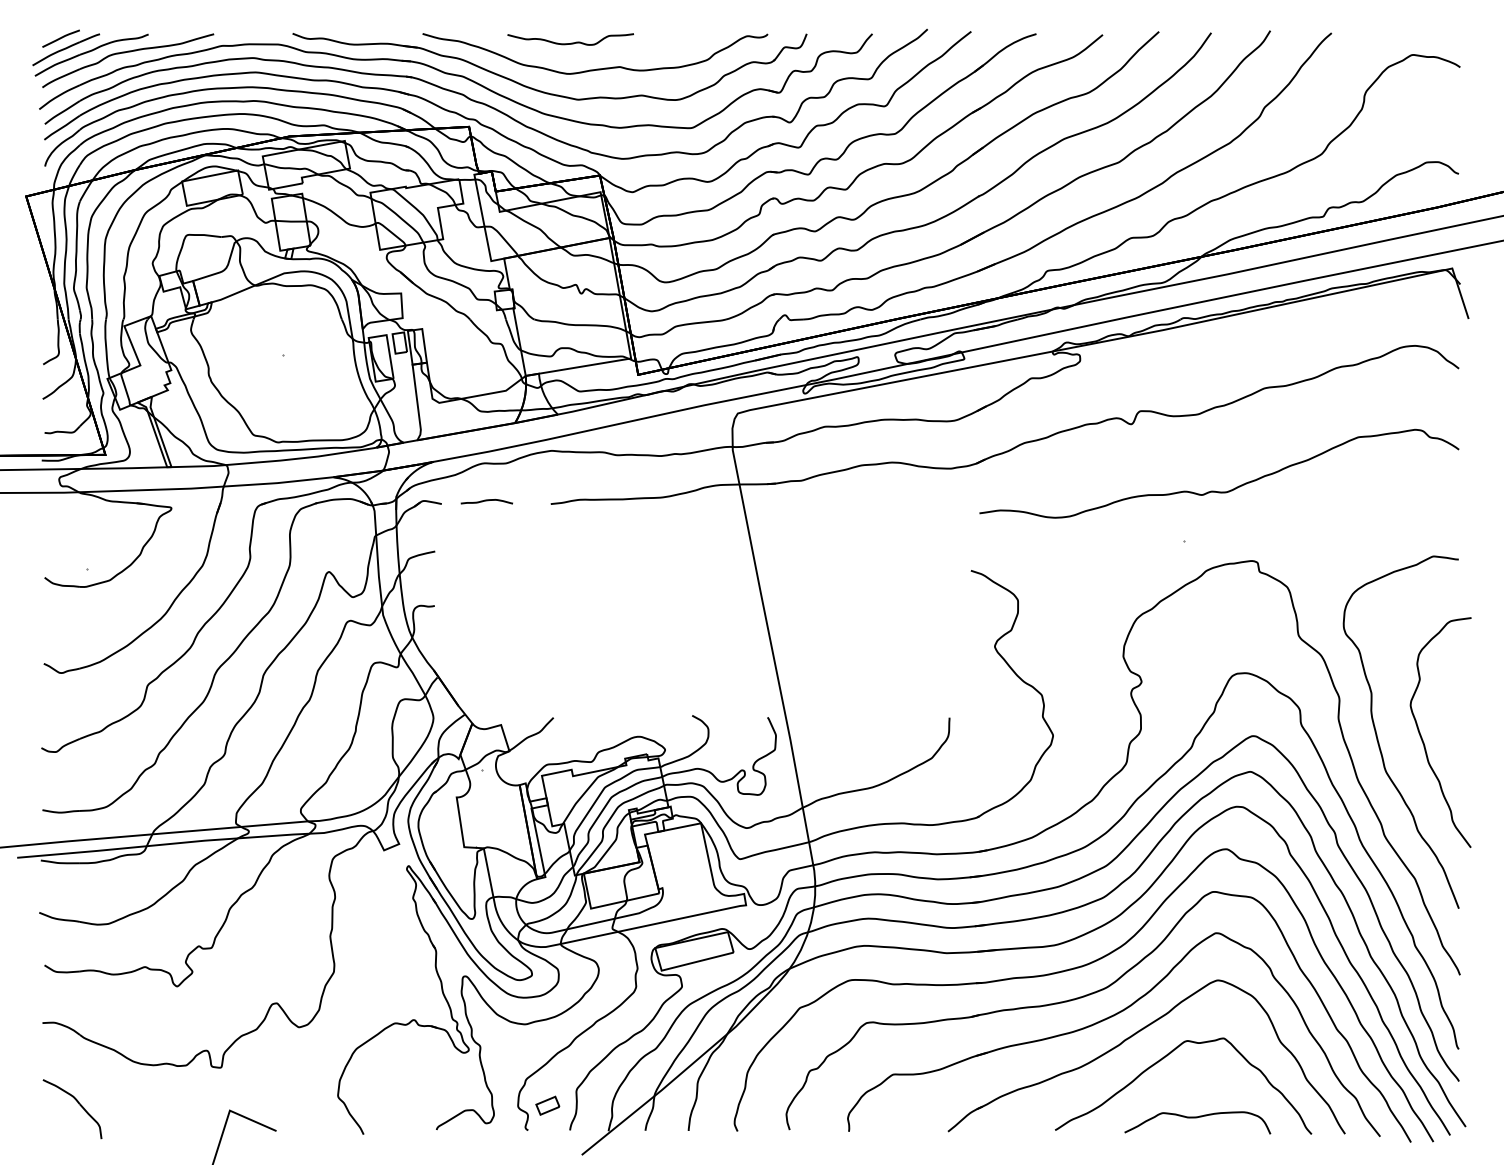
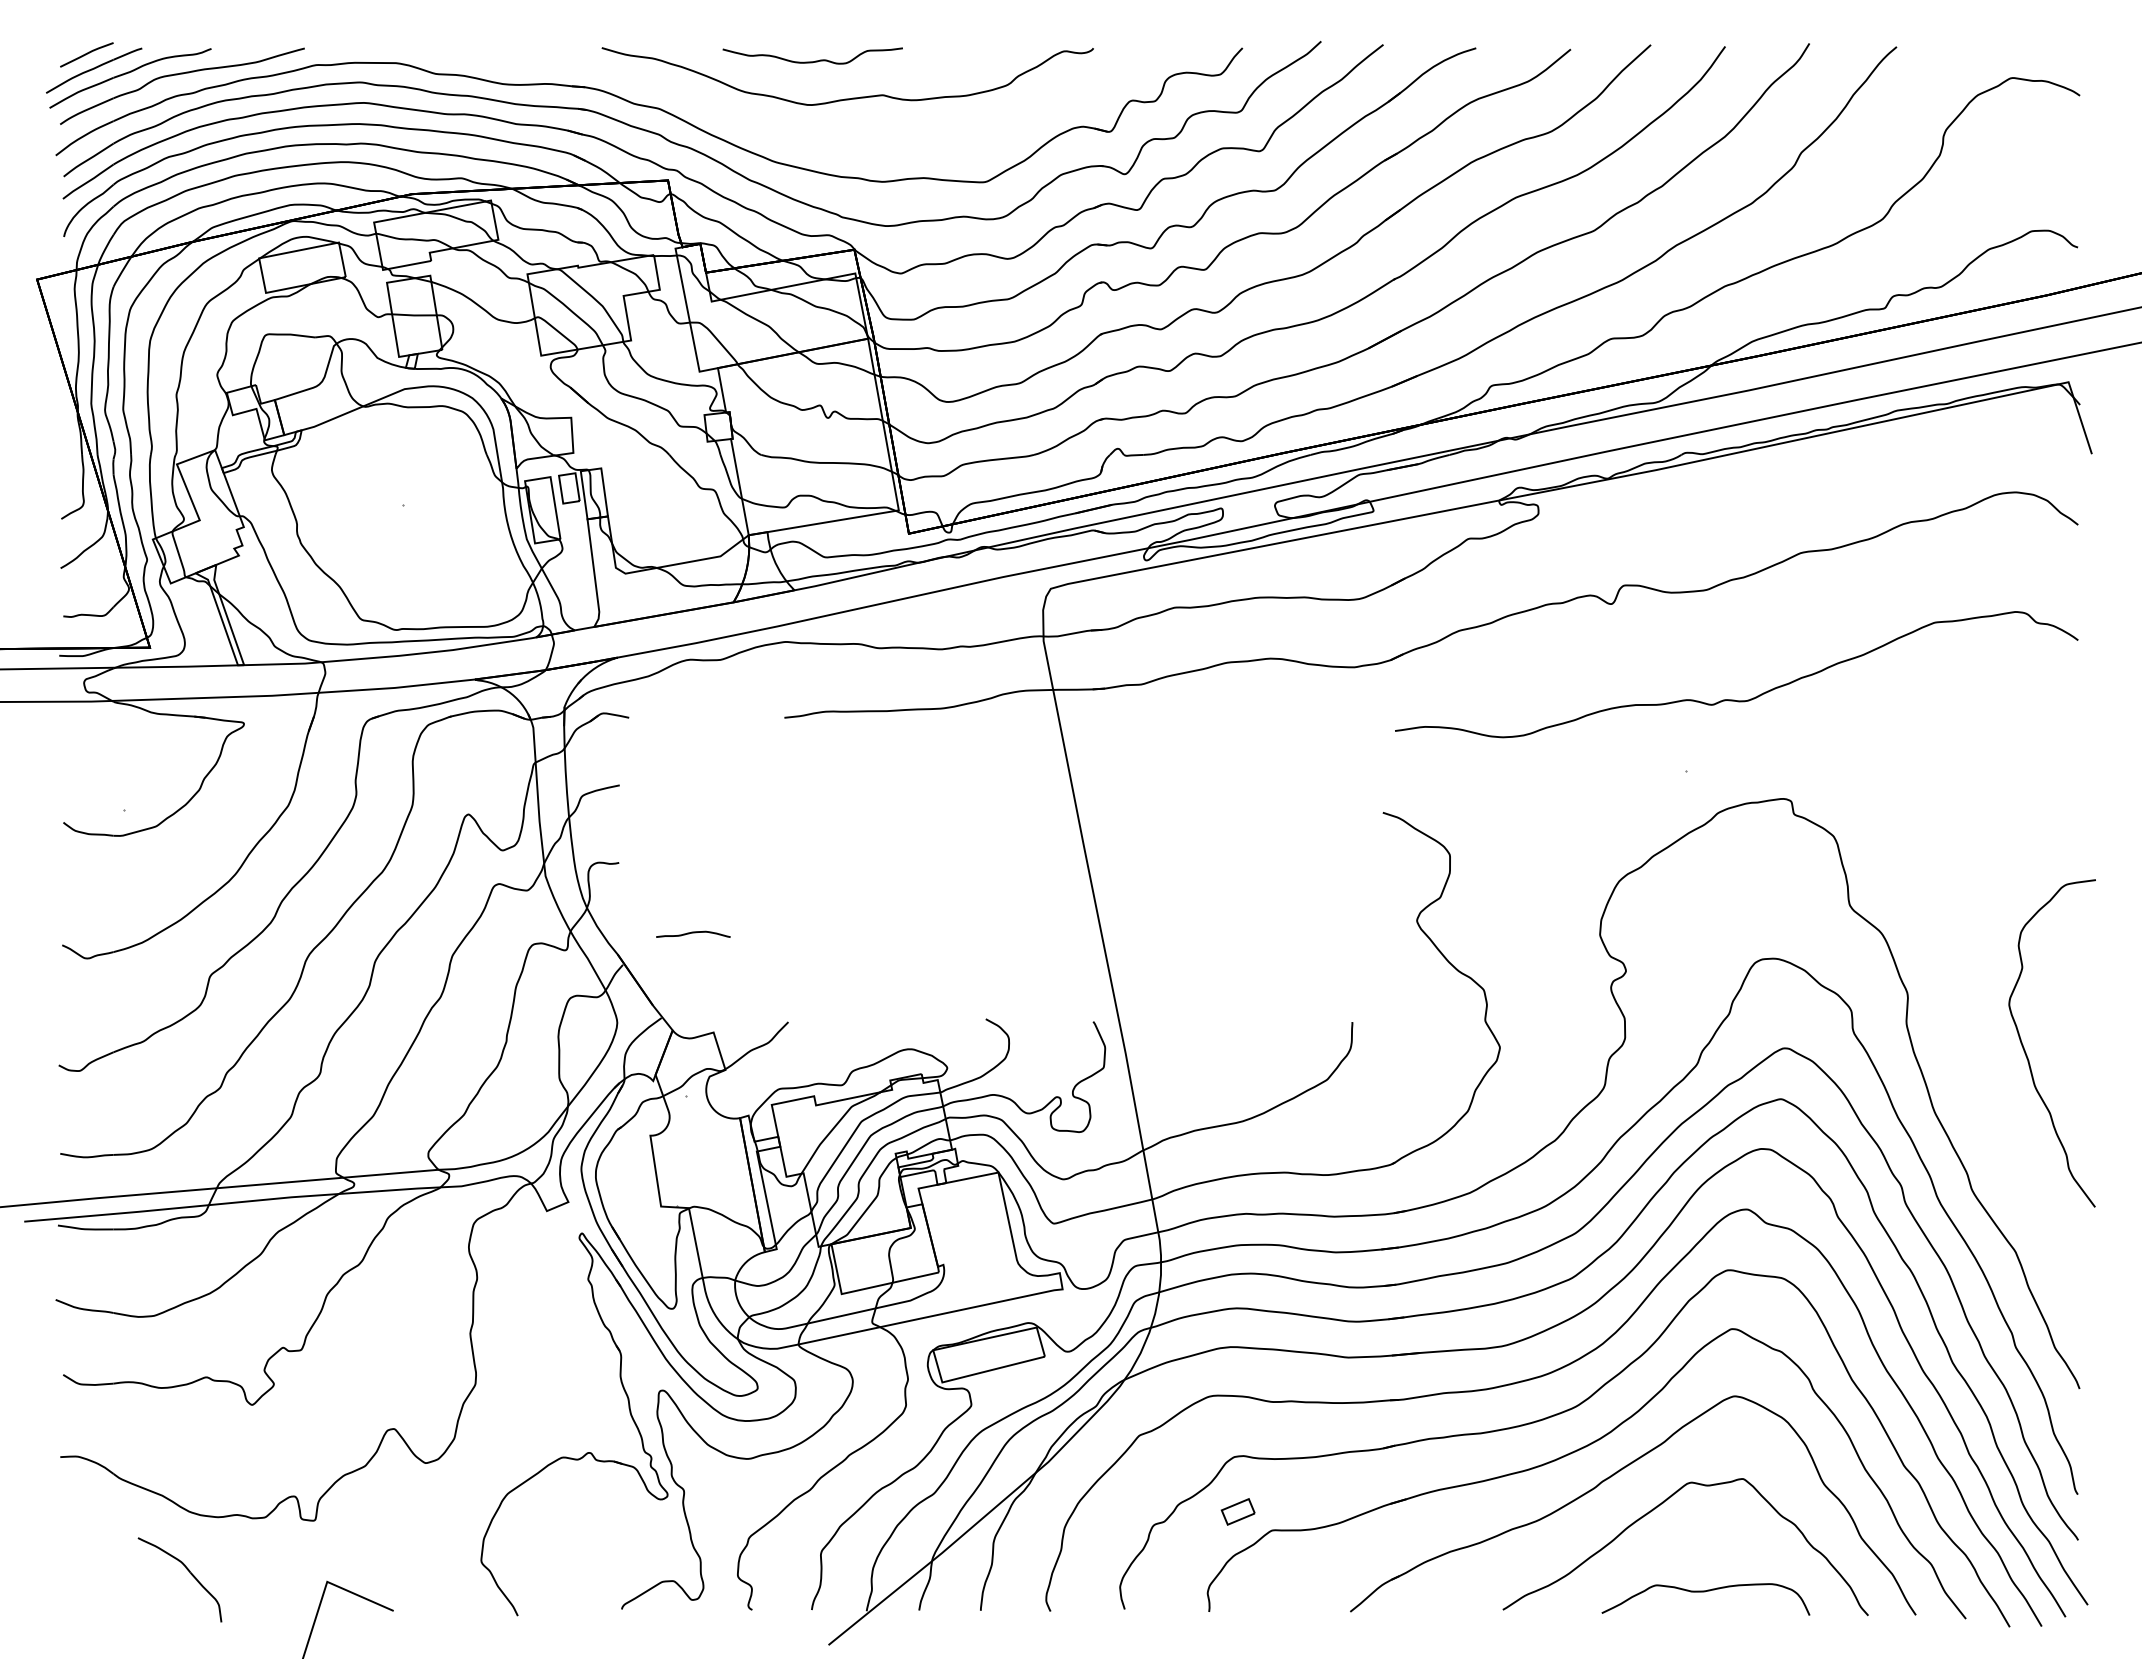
part: (544, 91) -> (775, 130), removed
curve: (486, 501) -> (693, 933), moved
curve: (1377, 737) -> (1962, 1050), removed
part: (77, 1102) -> (187, 1570), moved
part: (547, 1105) -> (1237, 1511), moved

